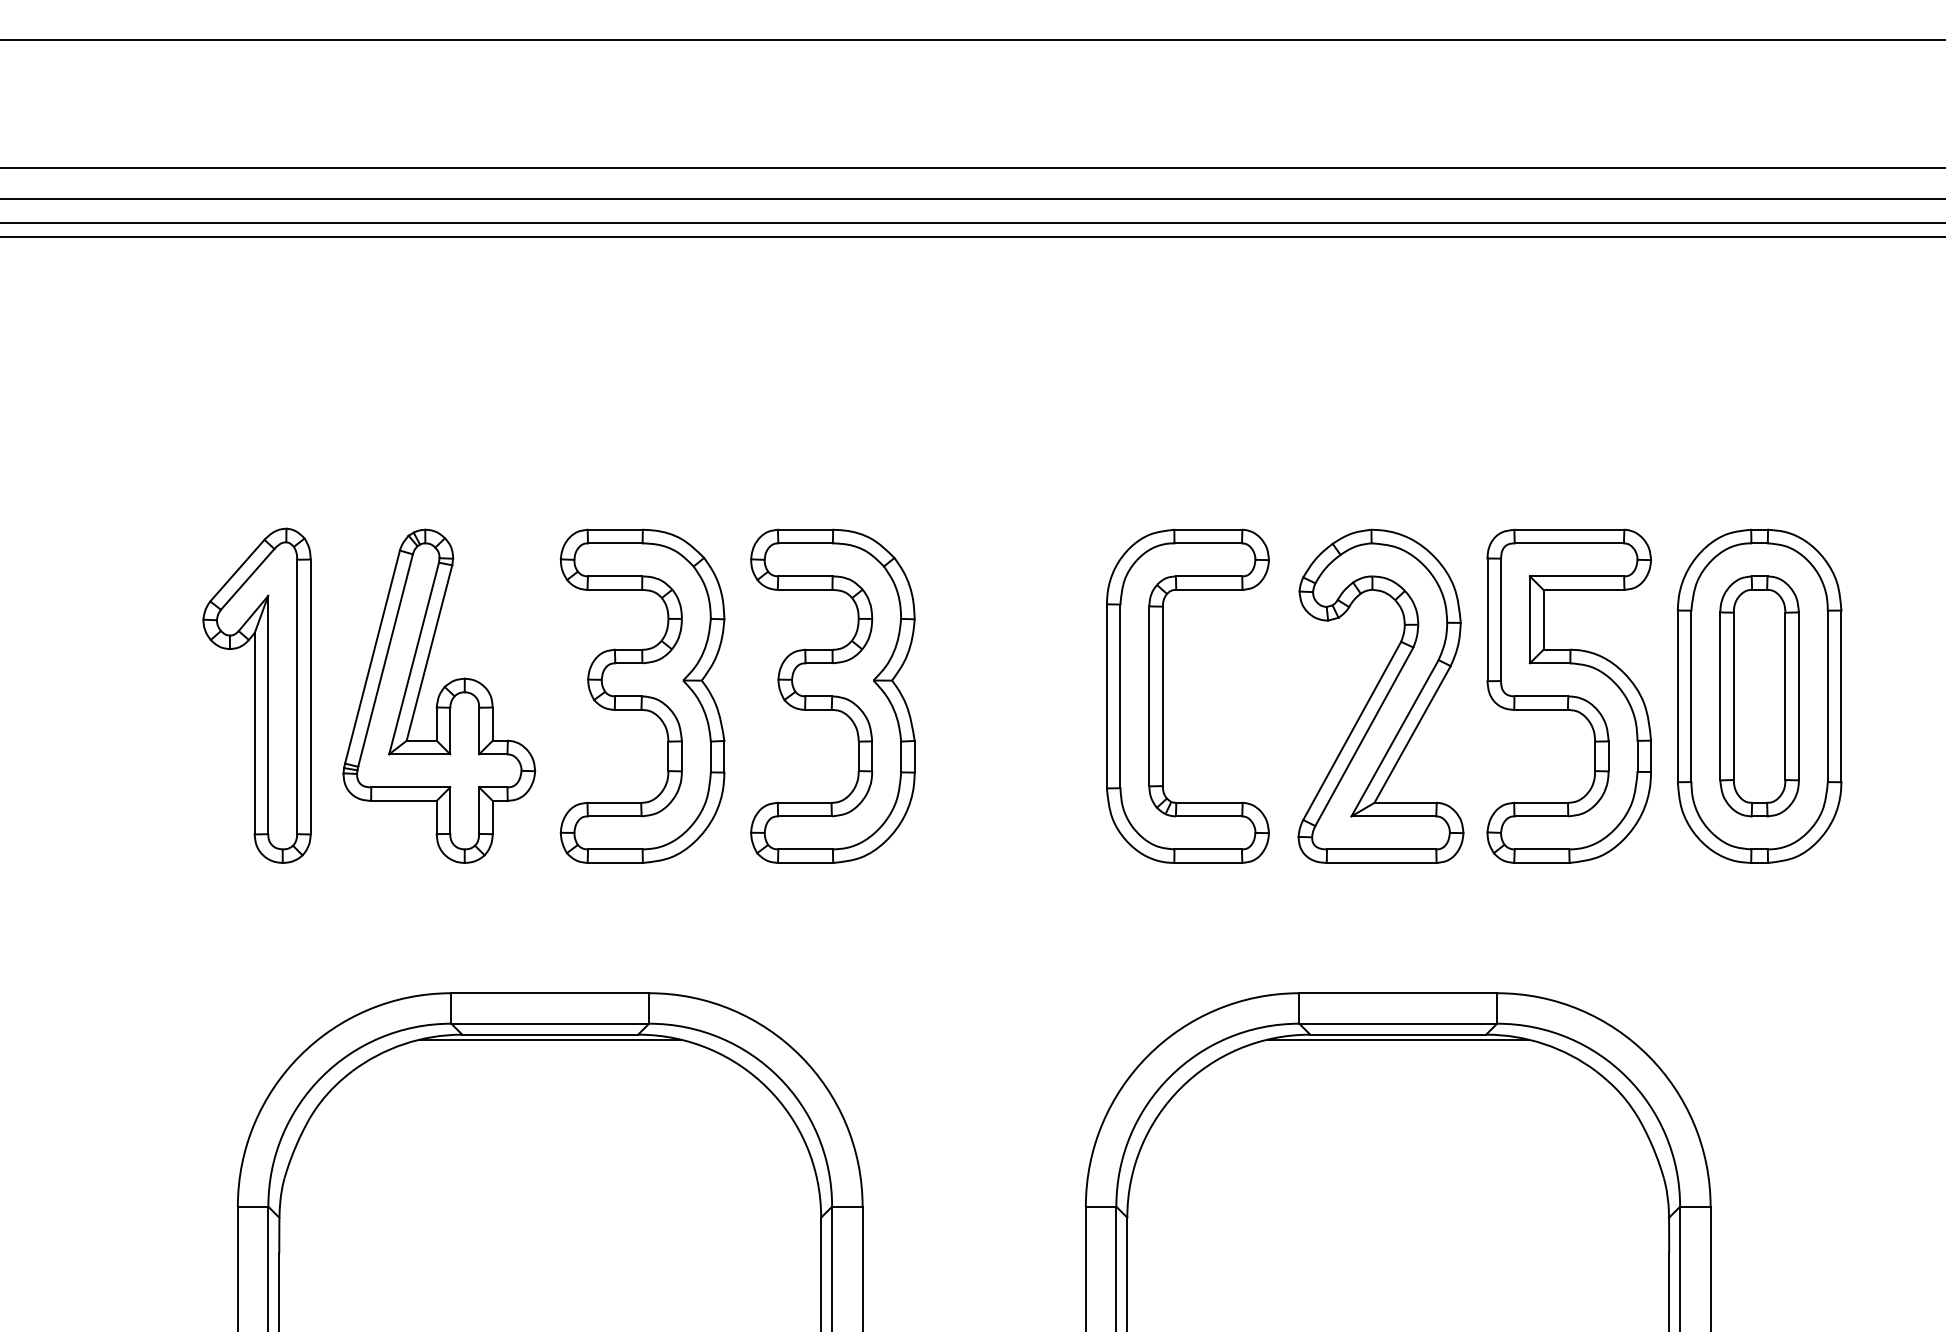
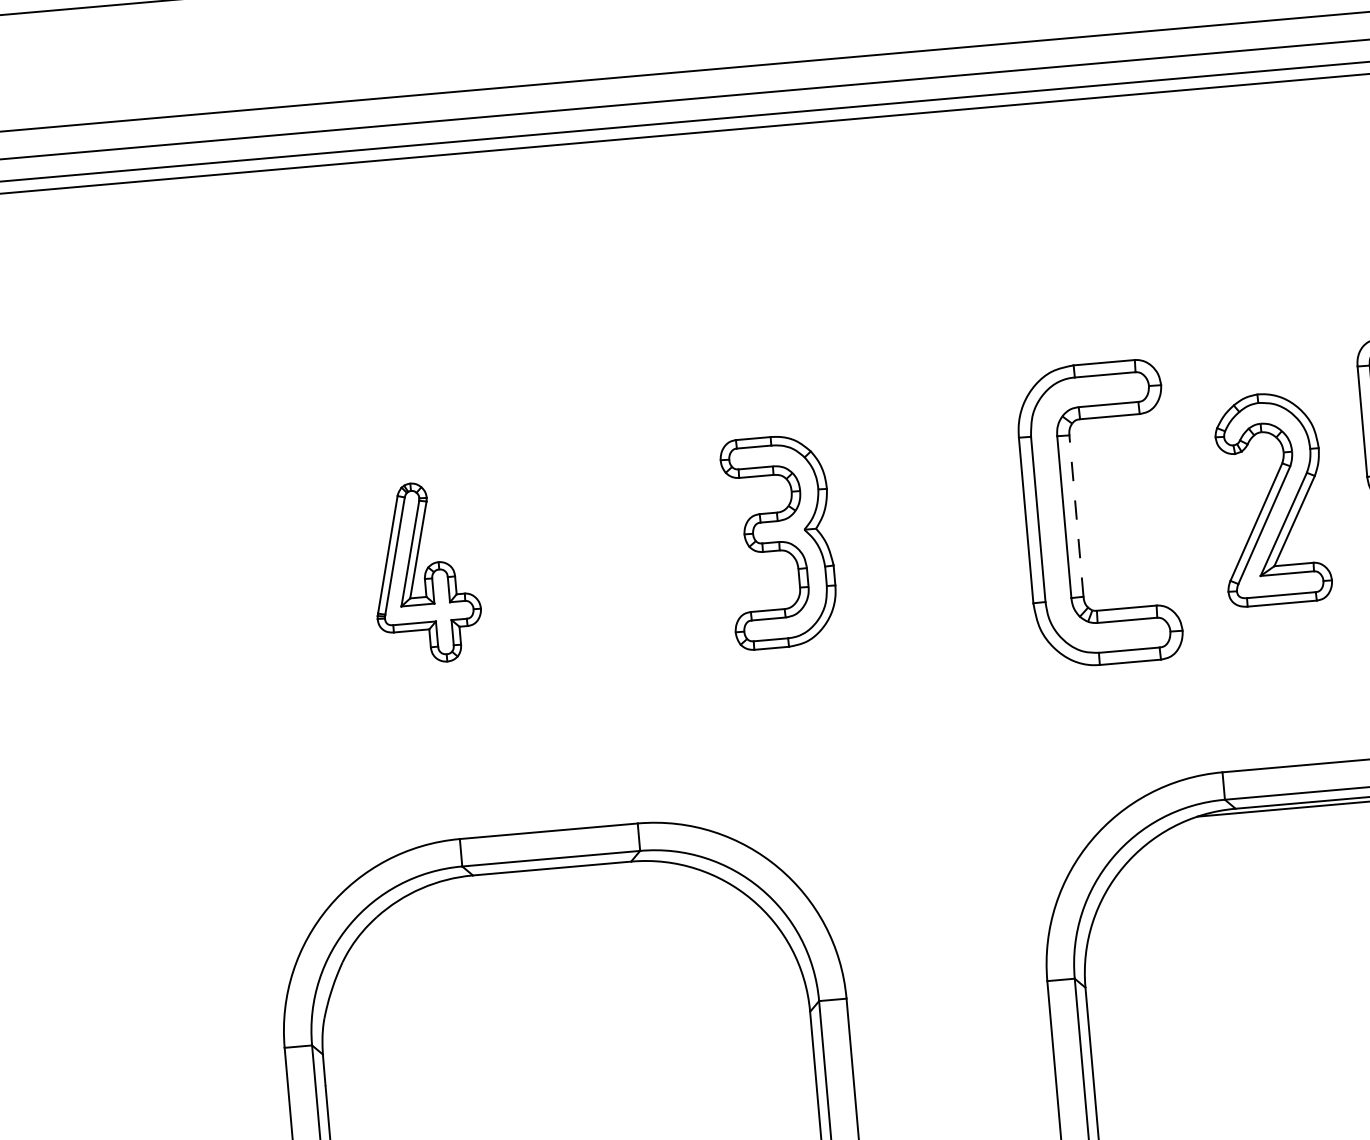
part: (256, 695) -> (261, 586), removed
part: (439, 695) -> (425, 572), size x0.6
part: (642, 695) -> (608, 556), removed
part: (832, 695) -> (779, 541), size x0.7
part: (1380, 695) -> (1272, 498), size x0.7
line: (1162, 696) -> (1076, 516), solid -> dashed
line: (550, 1039) -> (552, 872), removed

